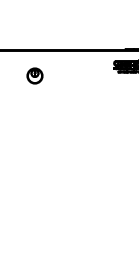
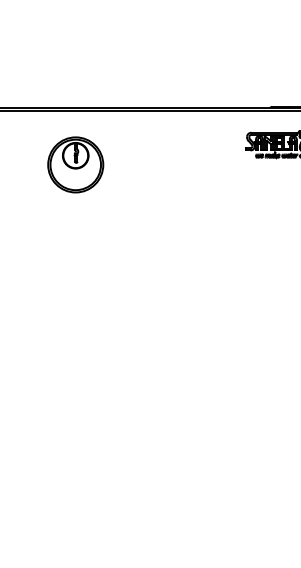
part: (34, 75) -> (74, 163), size x1.67

